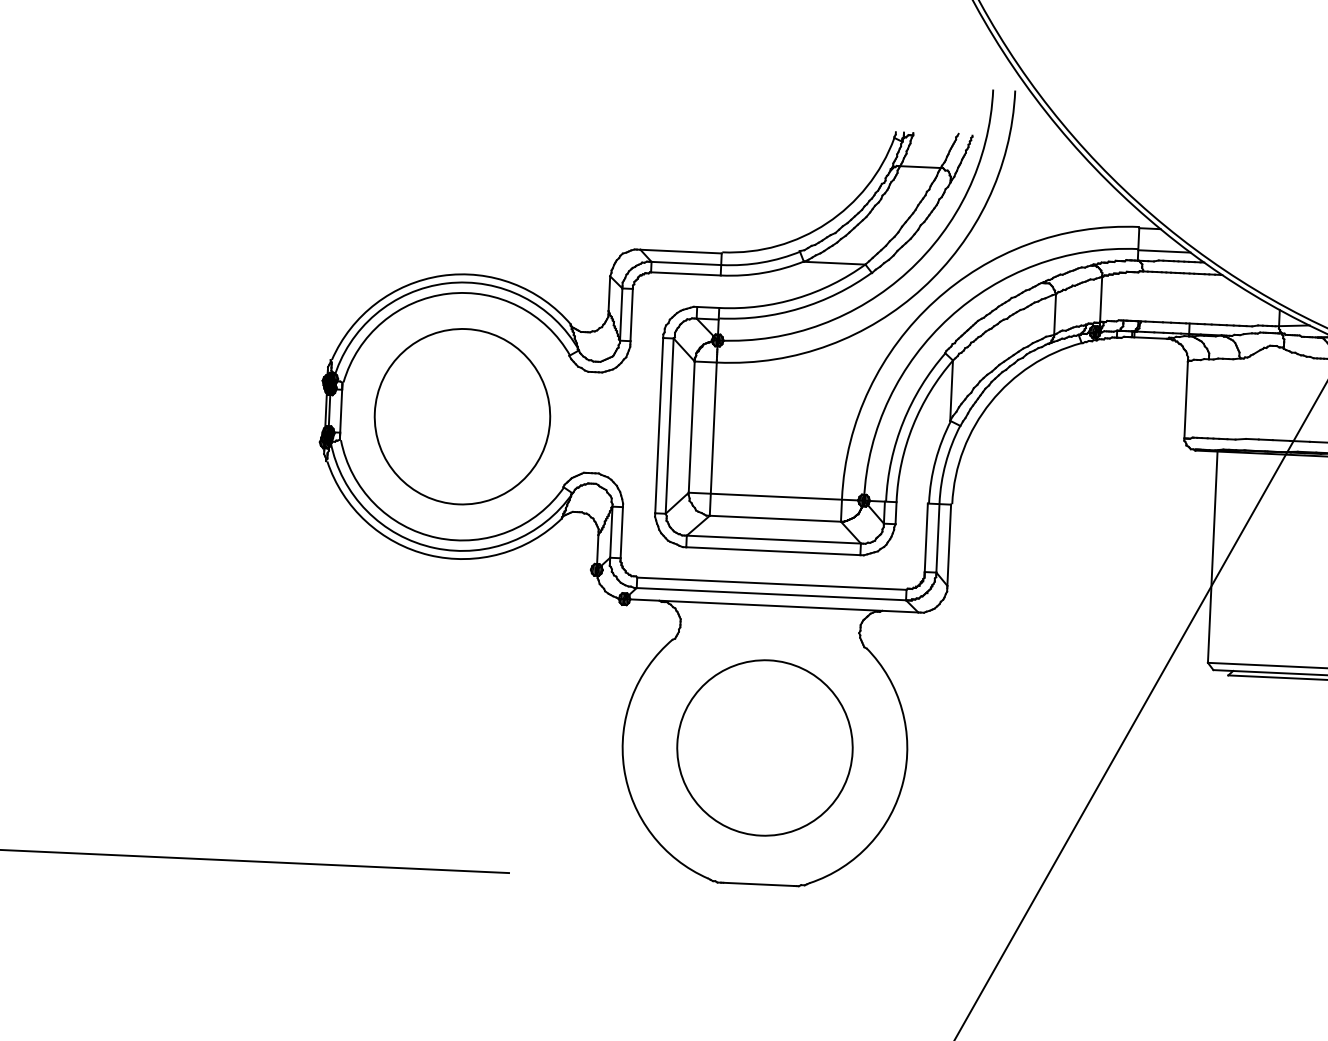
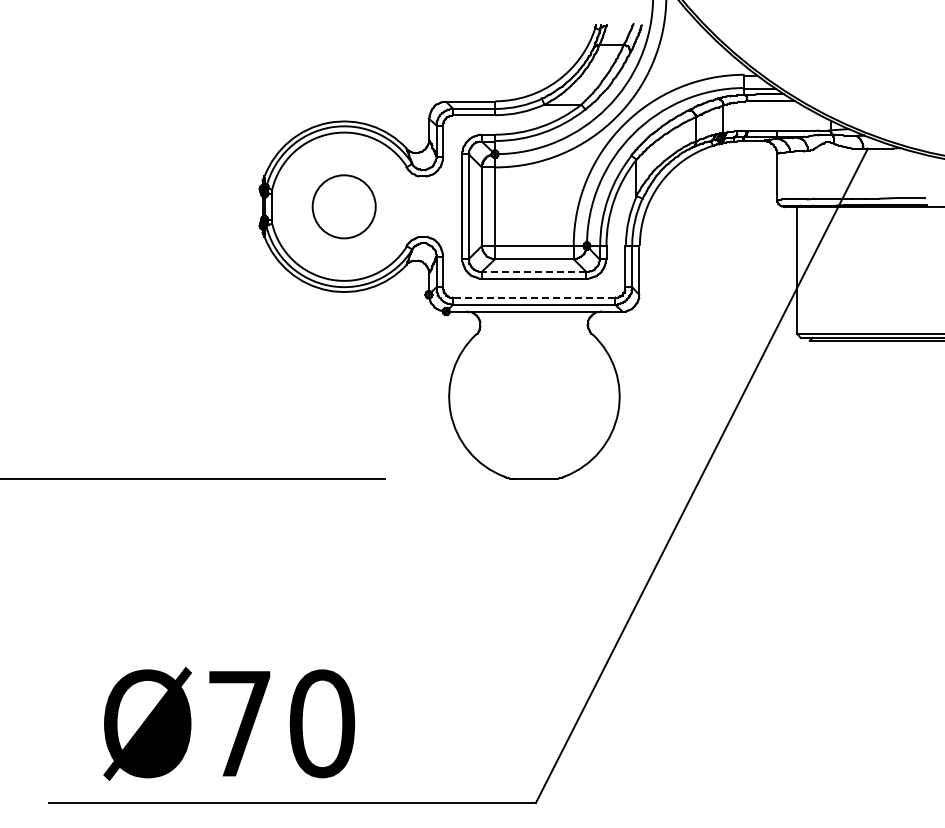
part: (461, 416) -> (343, 206), size x0.6
line: (772, 538) -> (533, 271), solid -> dashed
line: (772, 584) -> (534, 298), solid -> dashed
part: (765, 747) -> (534, 396), removed

